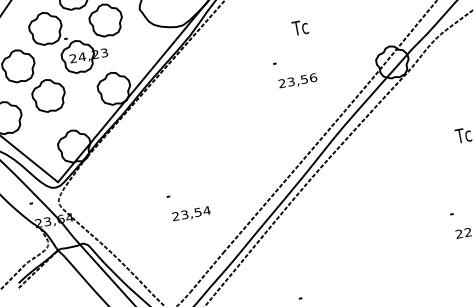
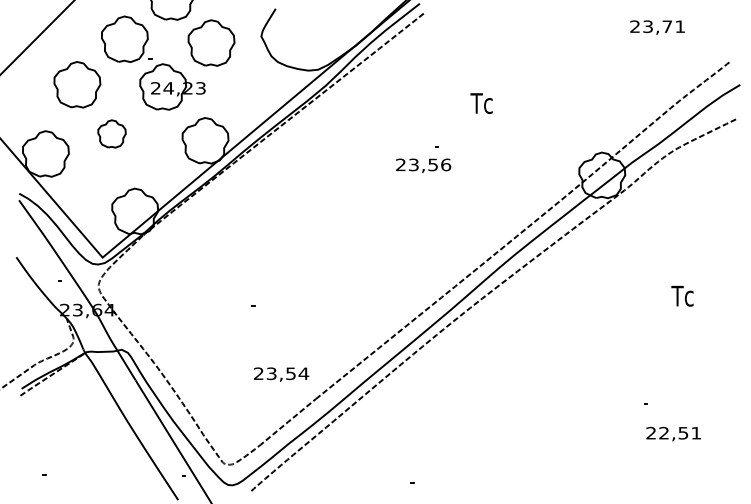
text: (297, 81) -> (423, 165), moved
part: (48, 95) -> (111, 133), size x0.6
text: (191, 214) -> (281, 374), moved

